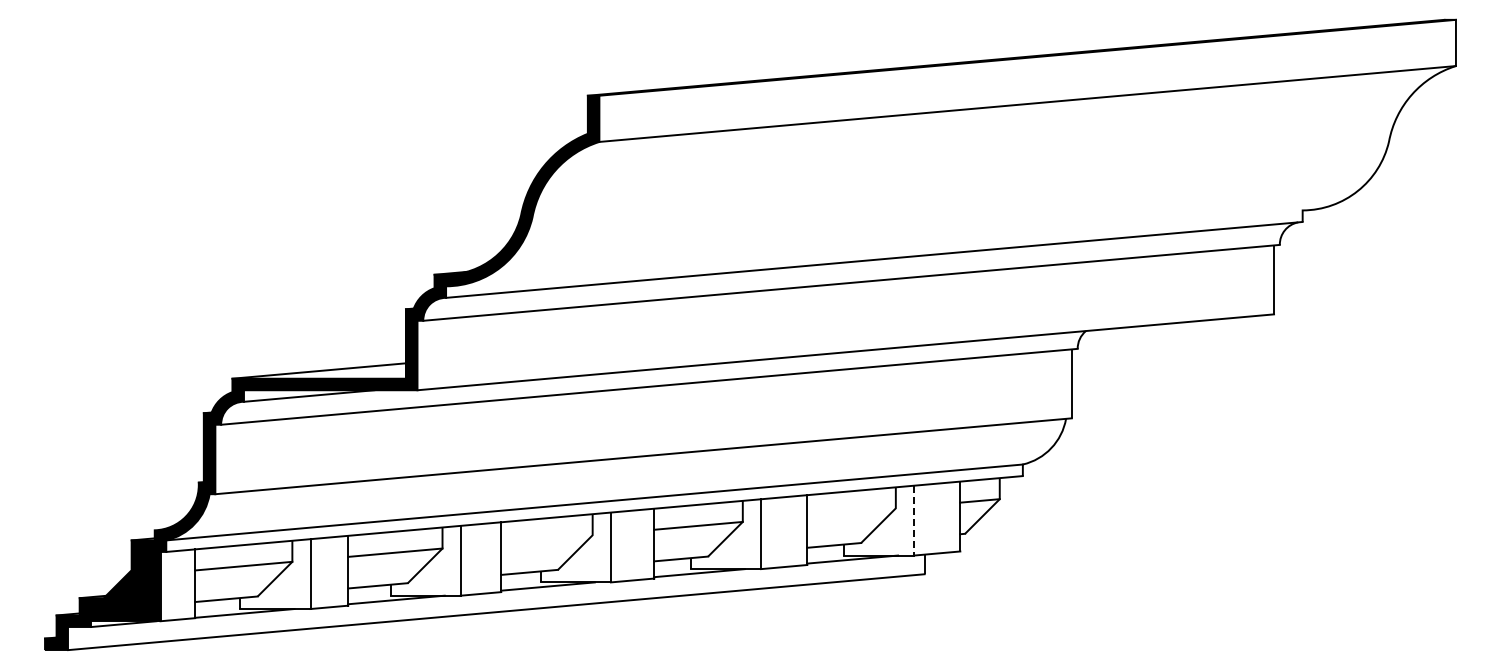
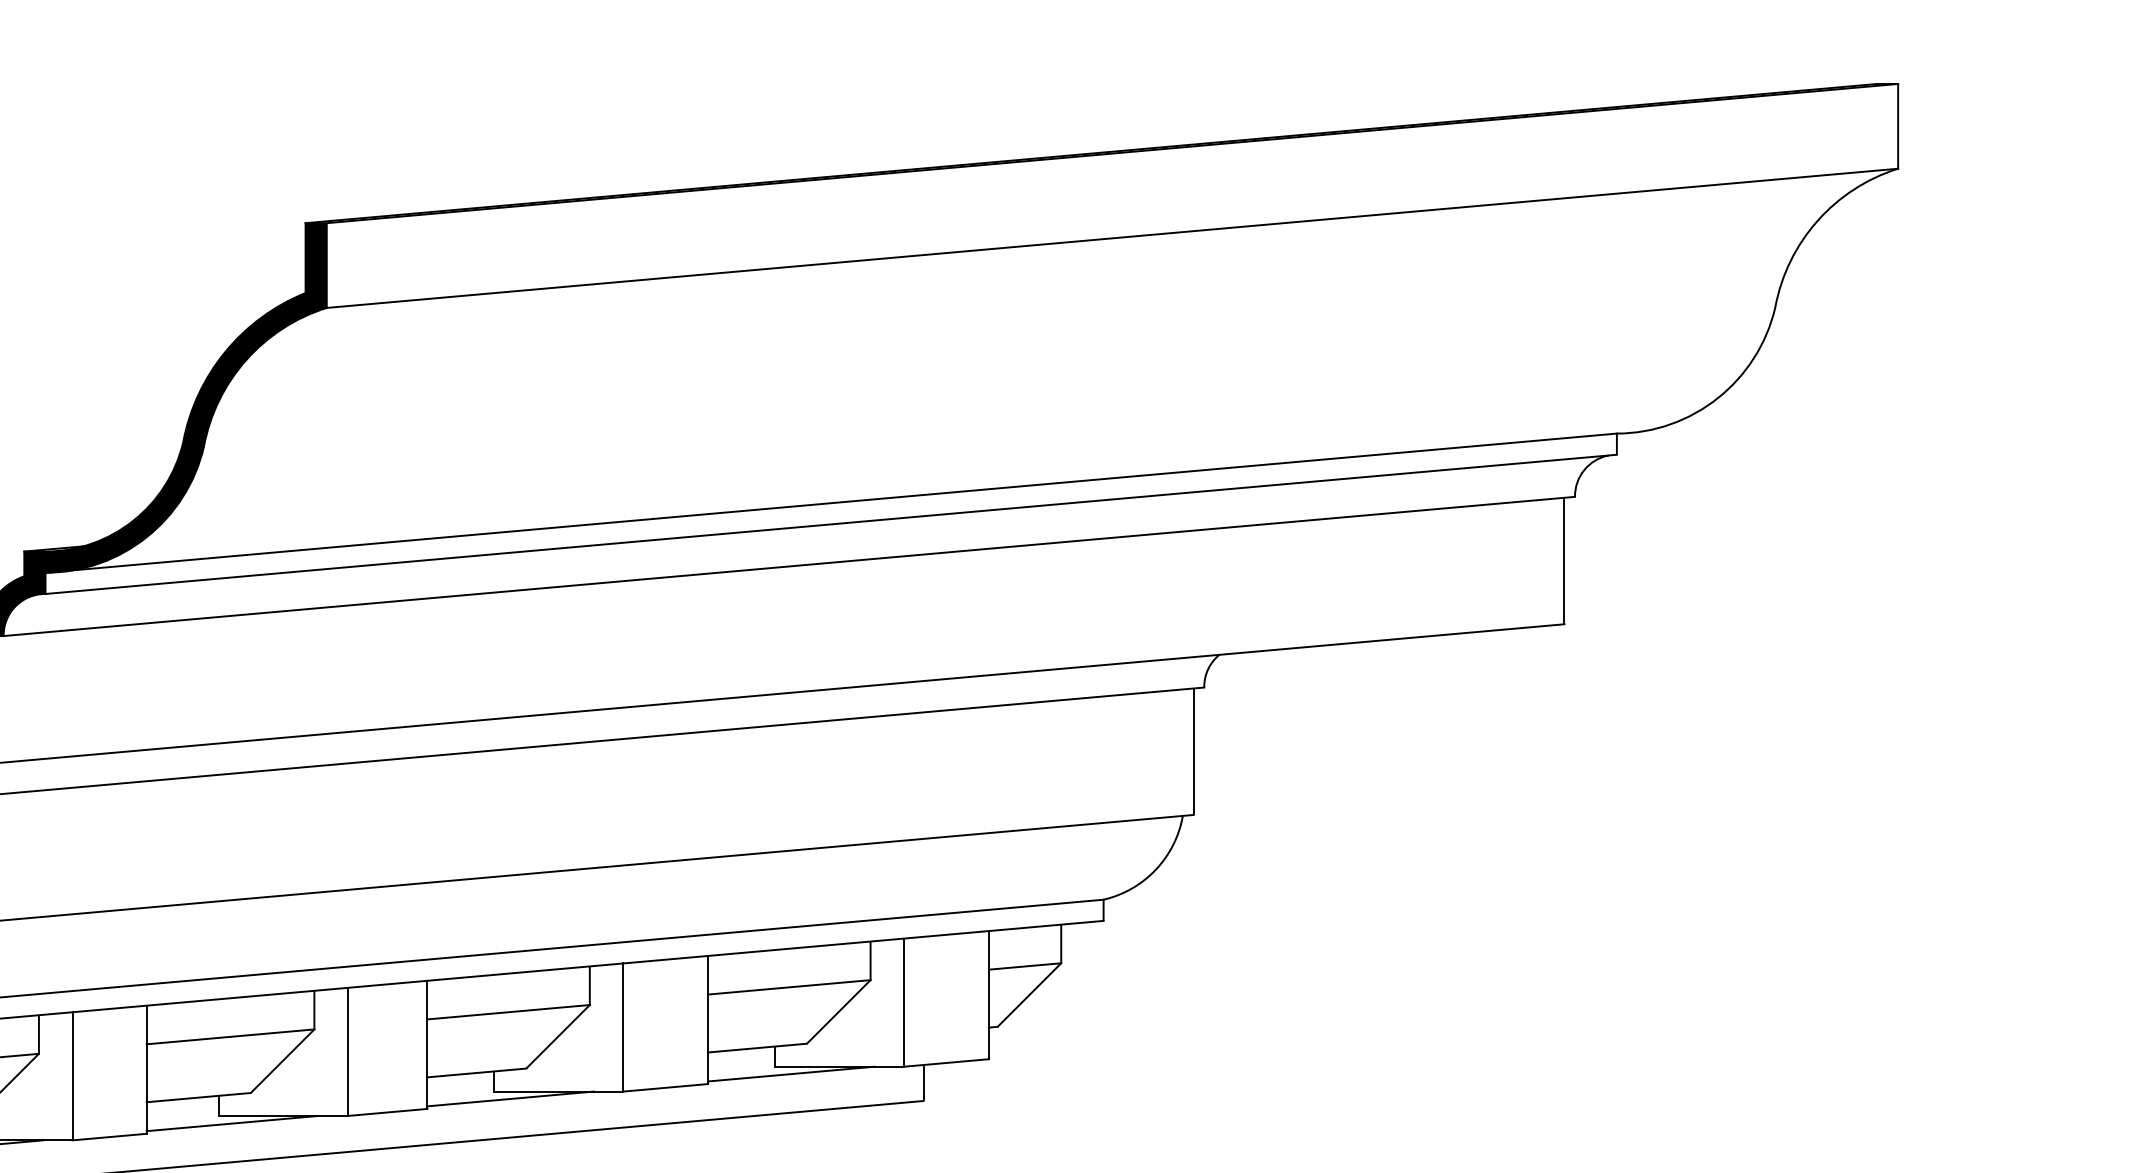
line: (874, 248) -> (831, 503), added
line: (851, 512) -> (789, 987), added
line: (914, 520) -> (904, 1002), dashed -> solid
line: (546, 539) -> (229, 1037), added

